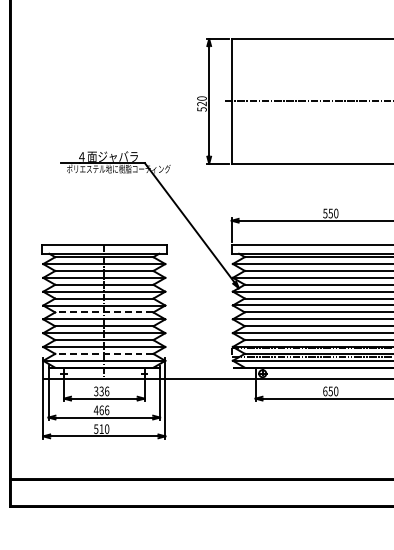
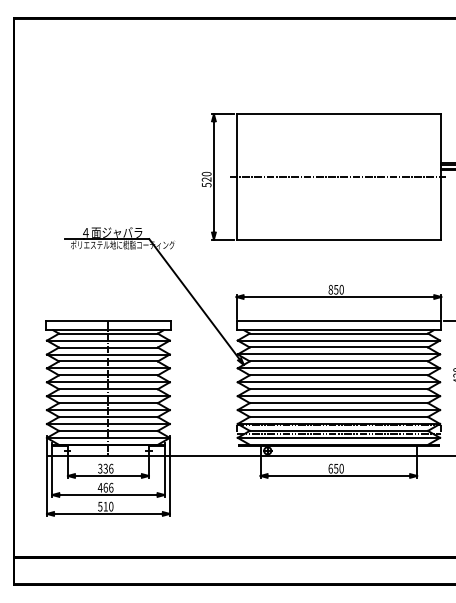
text: (325, 213) -> (330, 289), 550 -> 850
line: (103, 312) -> (107, 389), dashed -> solid
line: (103, 353) -> (107, 430), dashed -> solid

